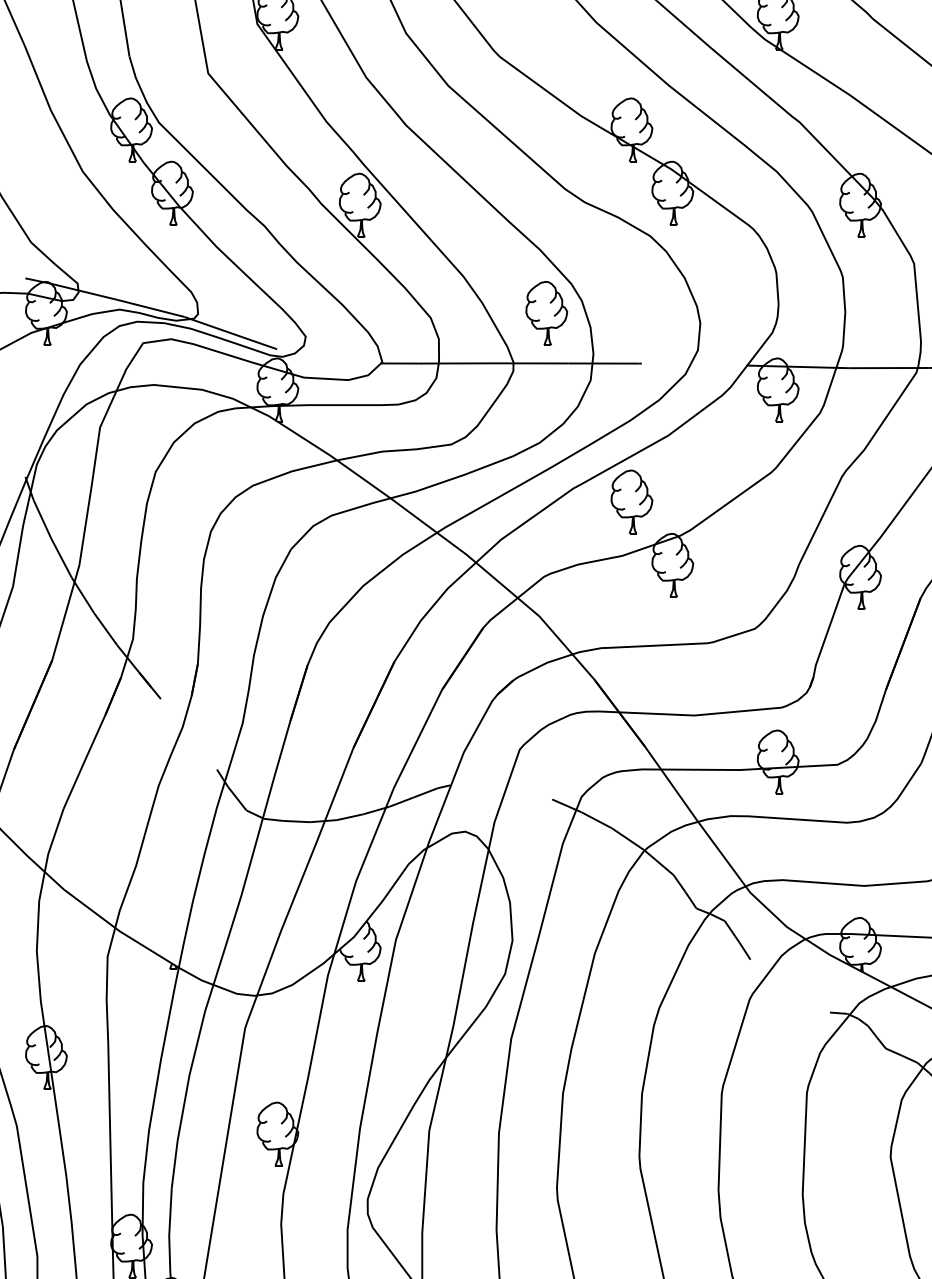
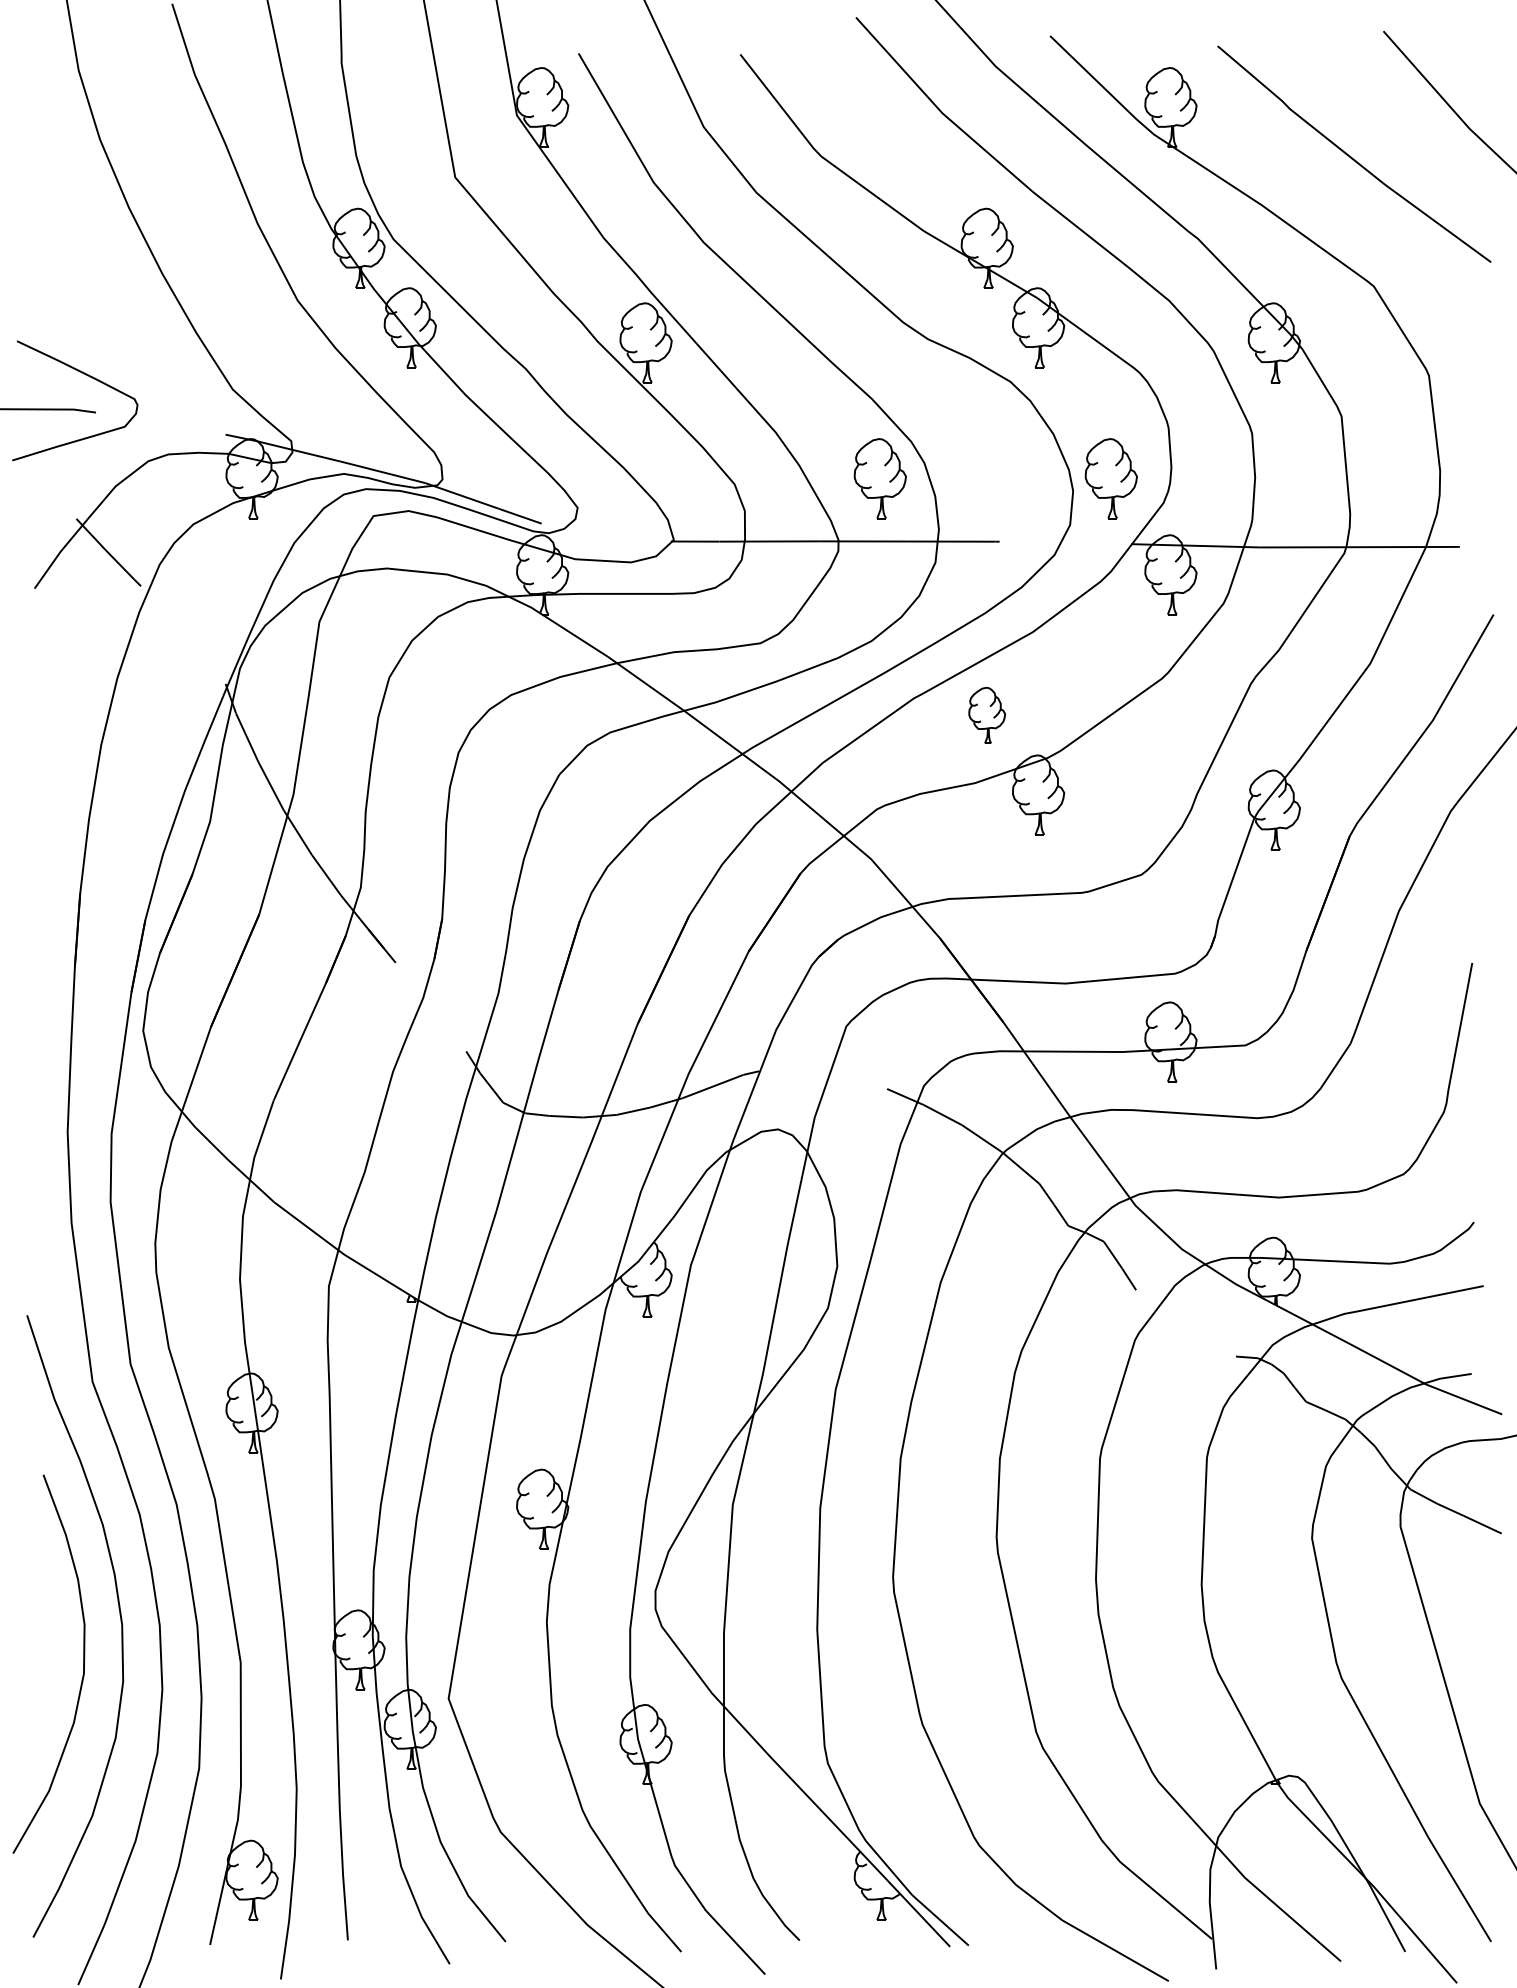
part: (730, 313) -> (1110, 478), added
part: (631, 502) -> (986, 715), size x0.7

